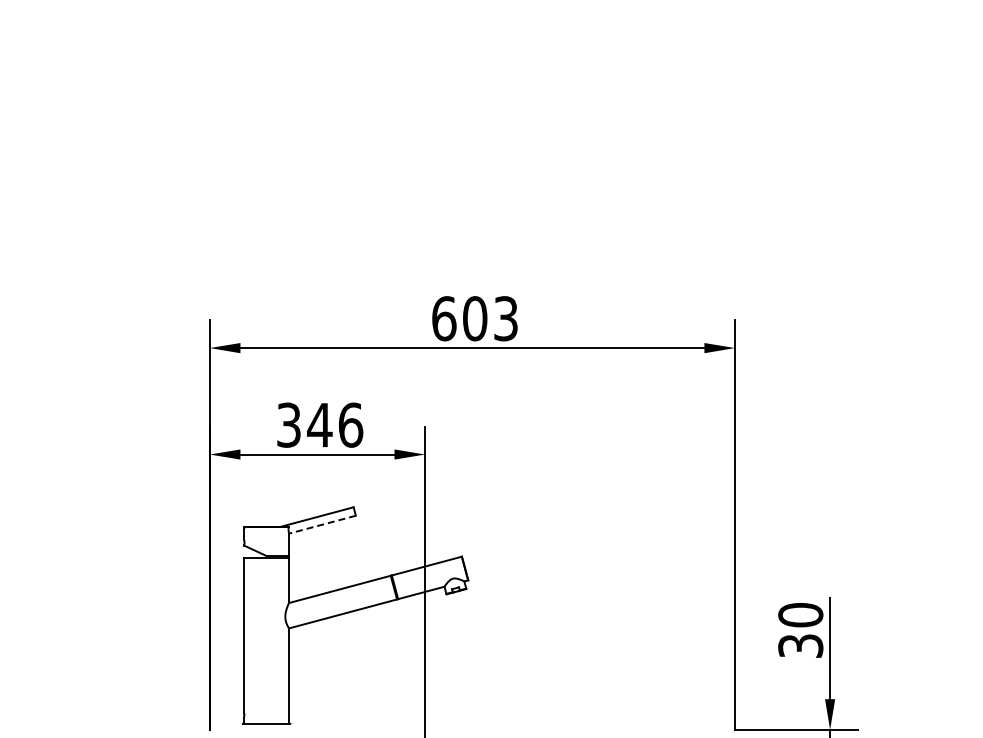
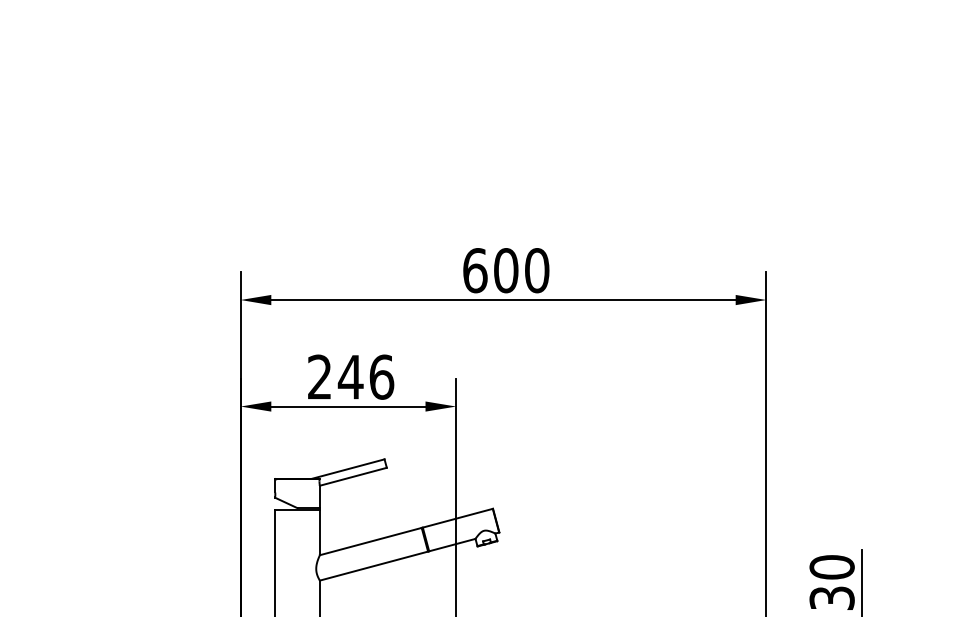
text: (506, 318) -> (537, 270), 603 -> 600
text: (288, 424) -> (319, 376), 346 -> 246
line: (322, 524) -> (353, 476), dashed -> solid

